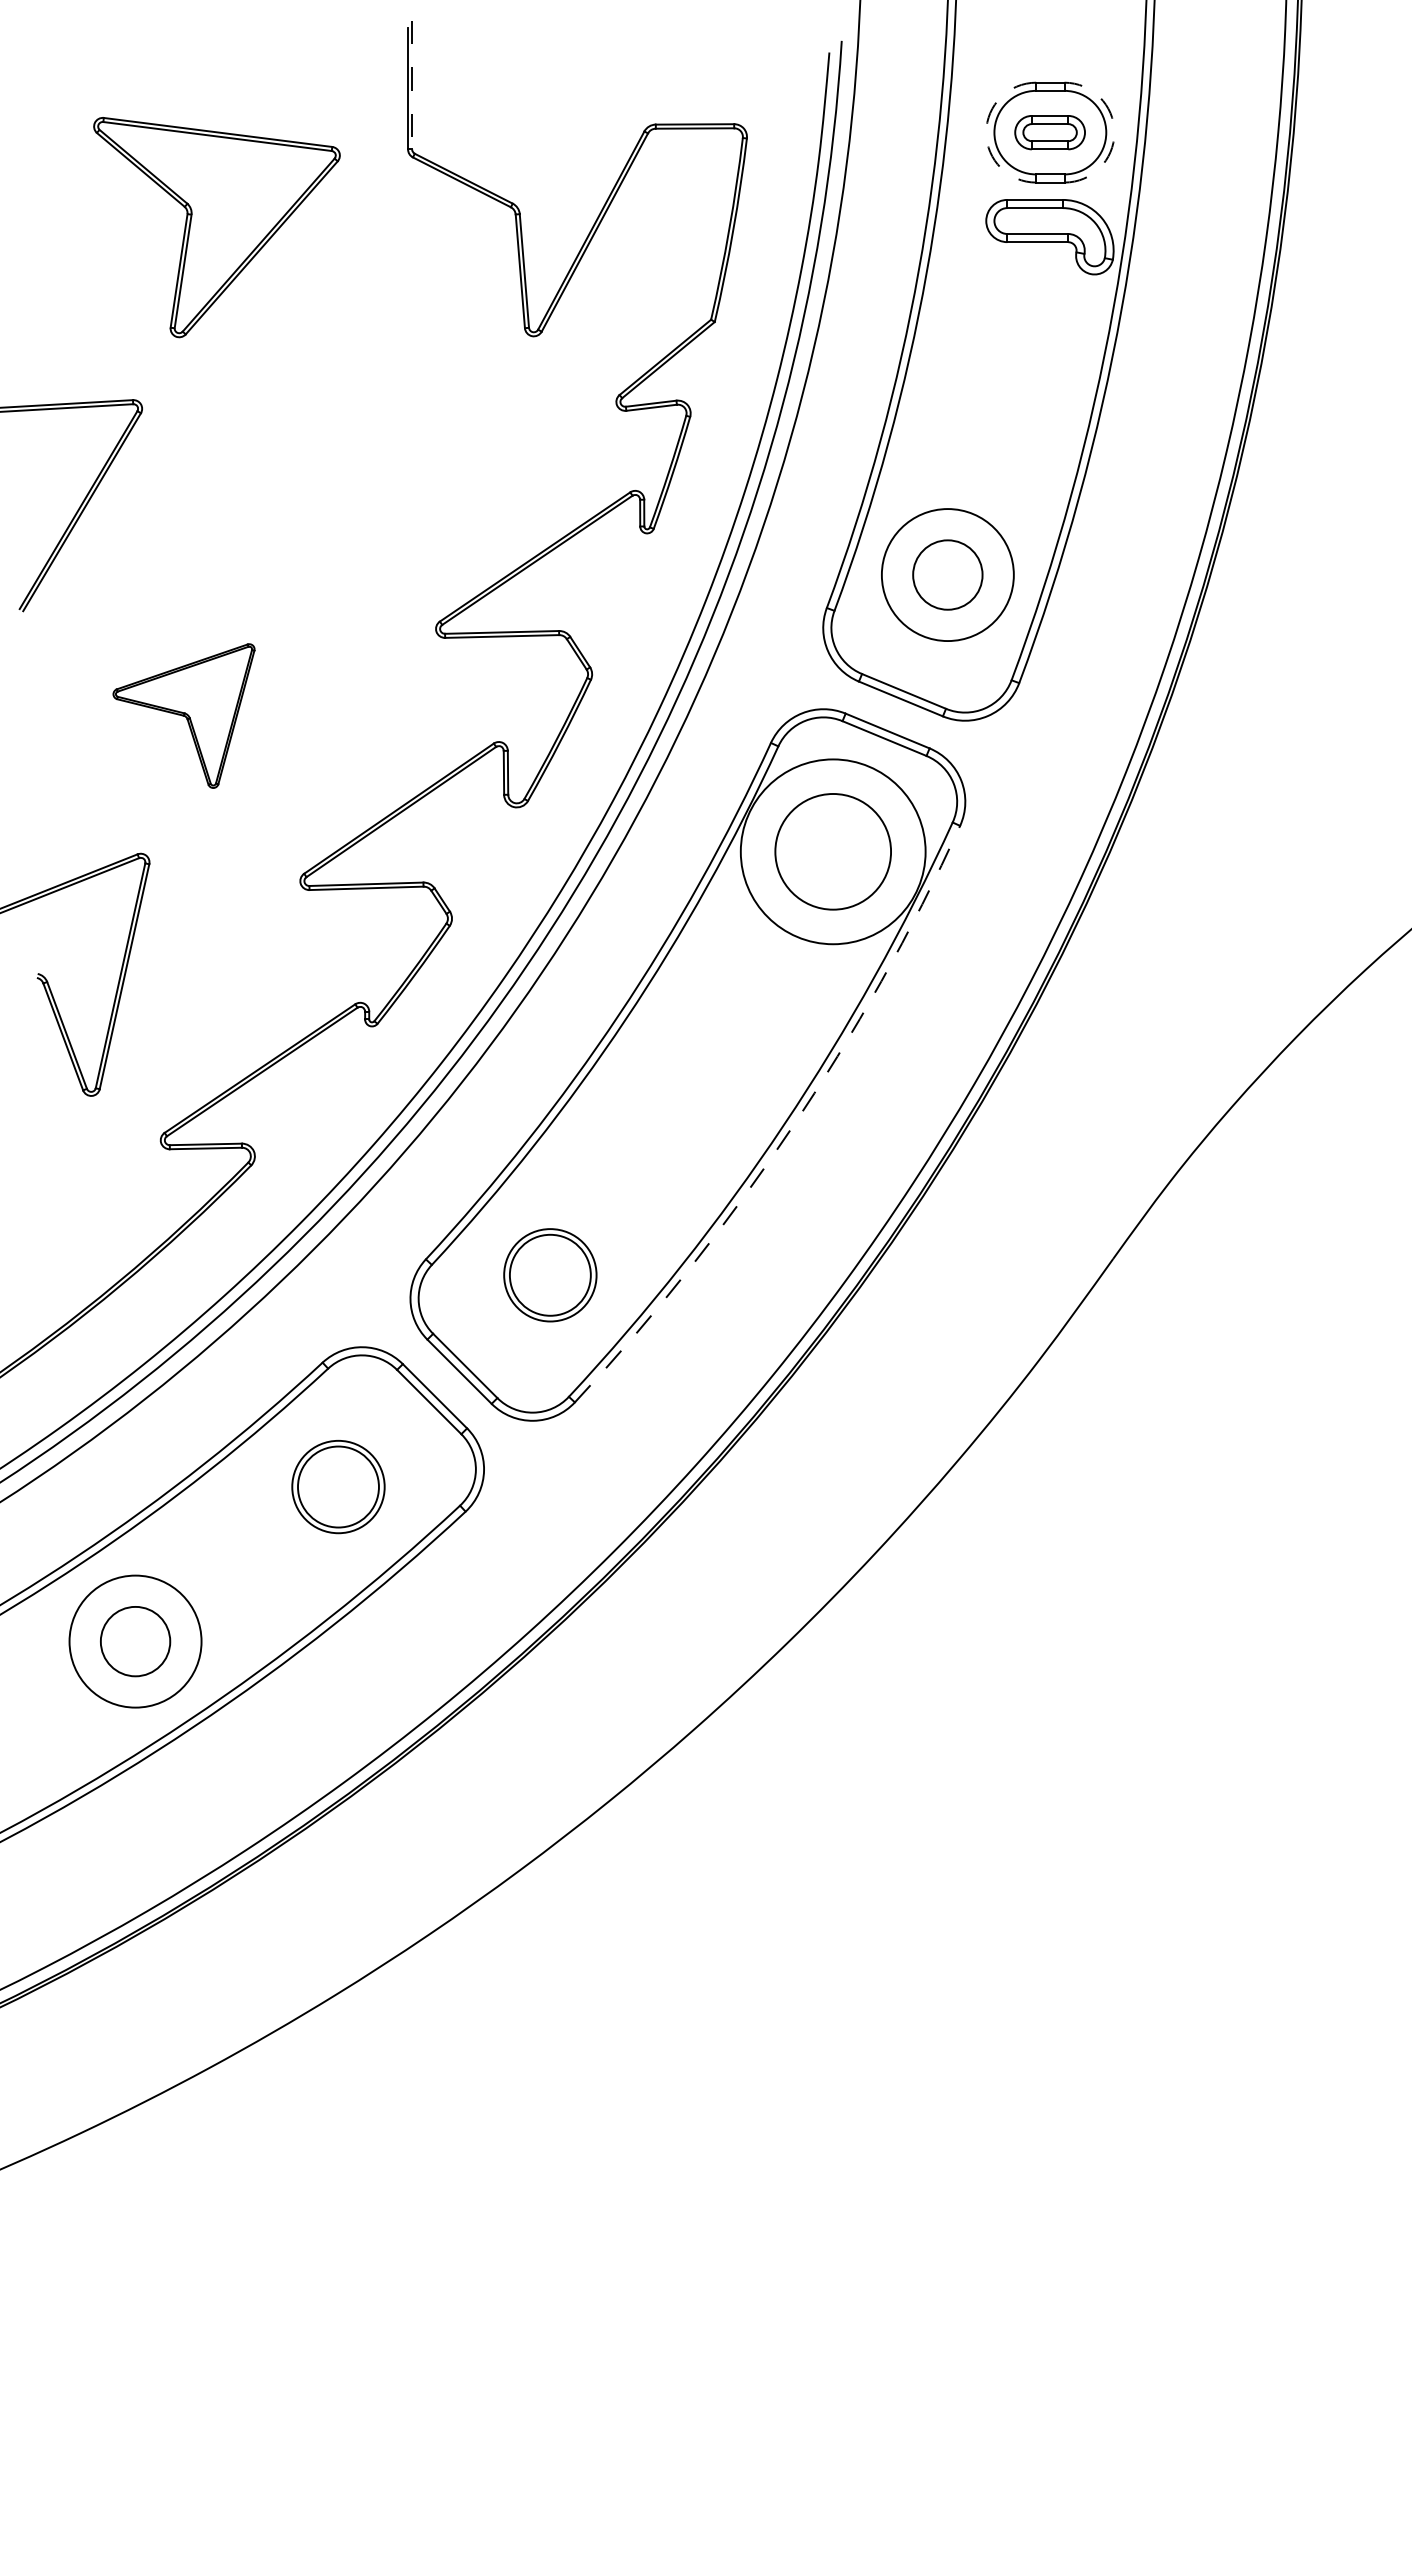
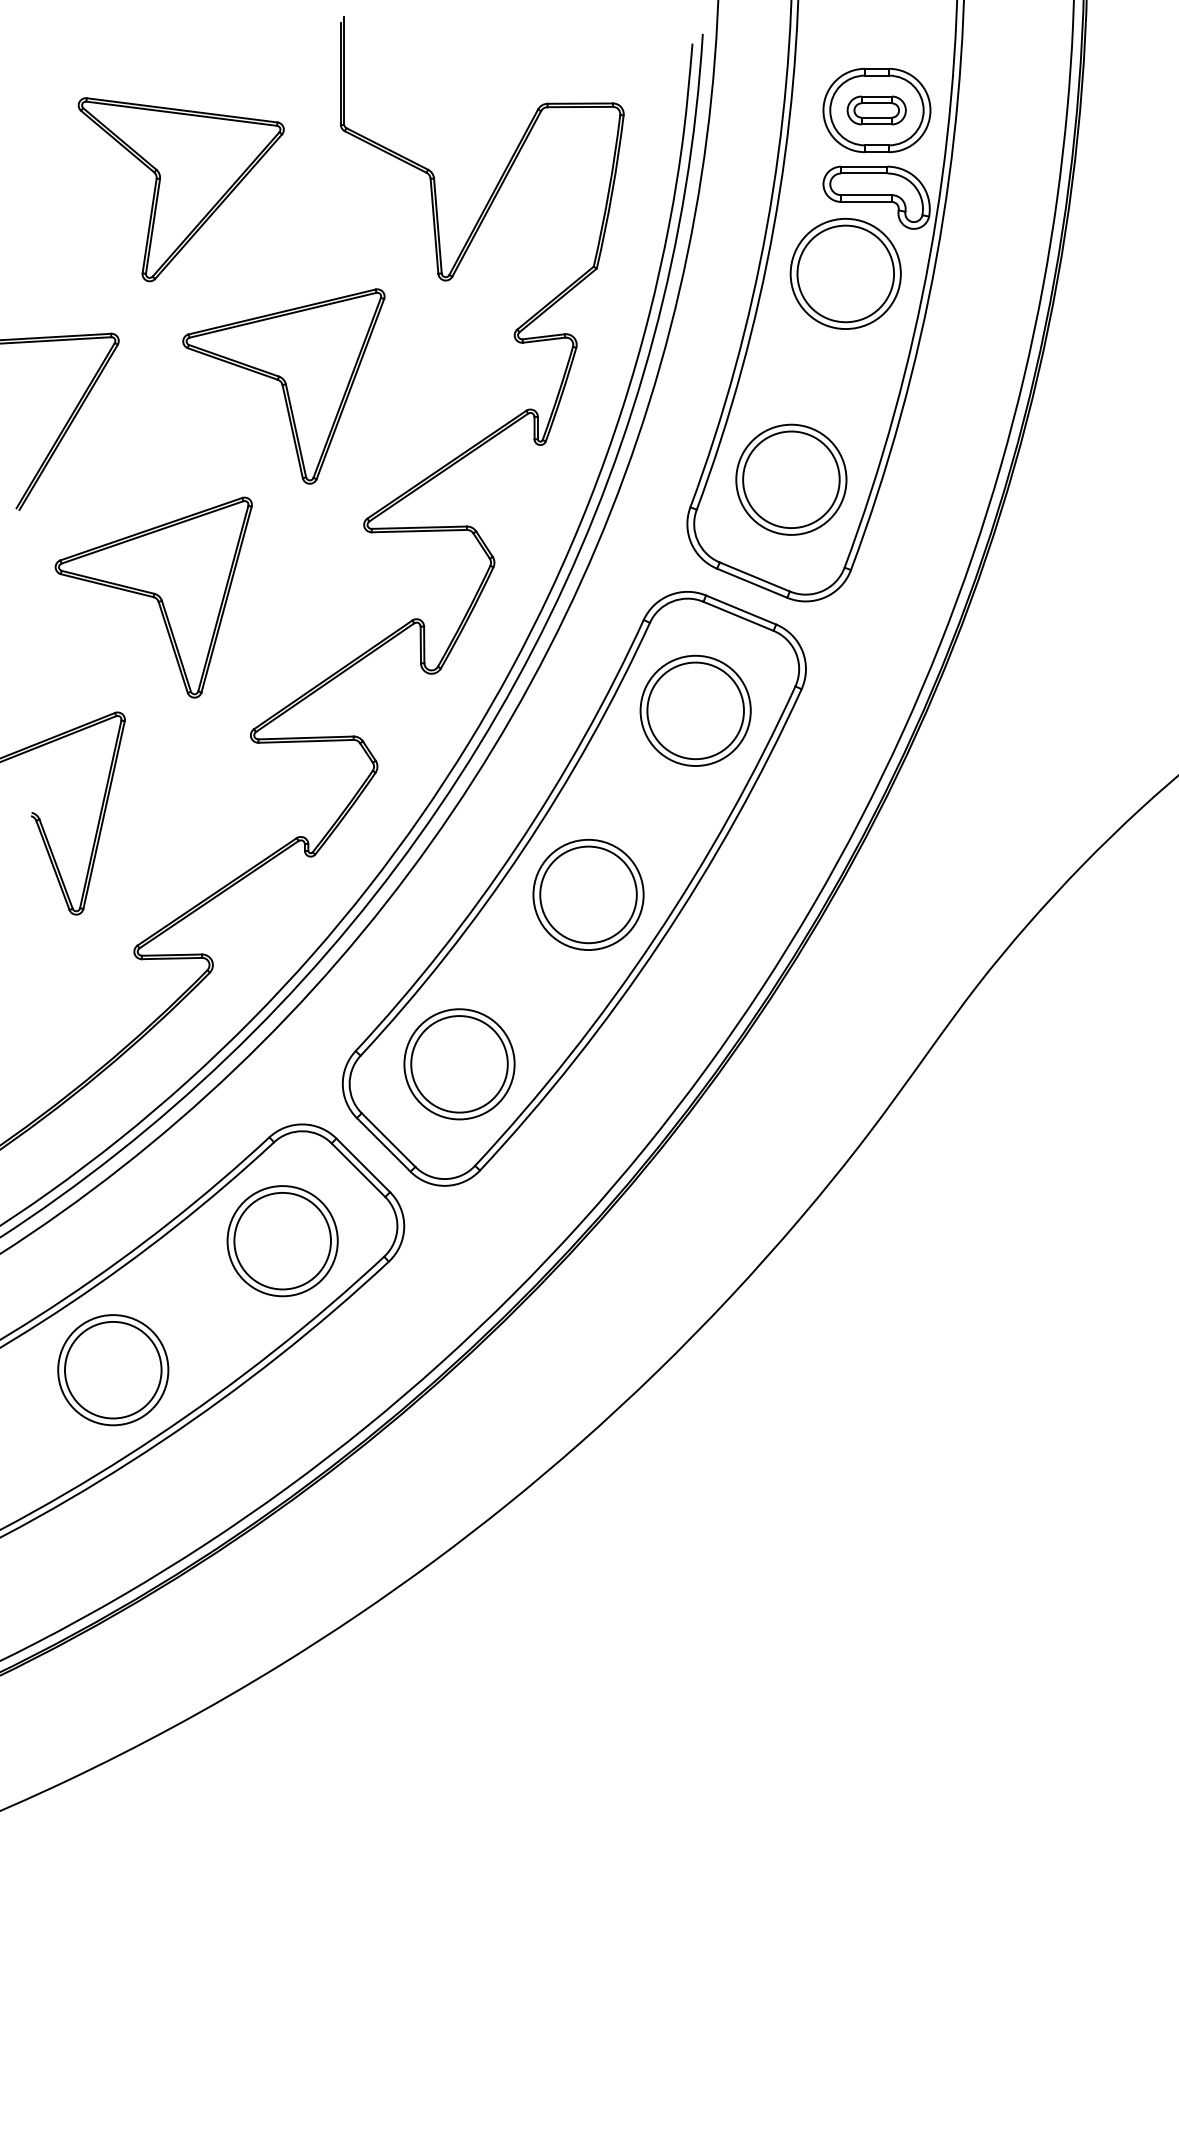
line: (412, 85) -> (344, 71), dashed -> solid
arc: (986, 132) -> (823, 110), dashed -> solid
arc: (1114, 132) -> (930, 110), dashed -> solid
part: (1012, 328) -> (845, 274), added
part: (339, 463) -> (283, 386), added
circle: (947, 574) -> (791, 479), size x1.67
part: (183, 715) -> (153, 597), size x1.67
circle: (833, 851) -> (695, 710), size x0.71
part: (704, 1072) -> (588, 895), added
arc: (790, 1129) -> (660, 942), dashed -> solid
part: (550, 1275) -> (459, 1064), size x1.43
part: (338, 1486) -> (282, 1240), size x1.43
circle: (135, 1641) -> (113, 1370), size x1.67

